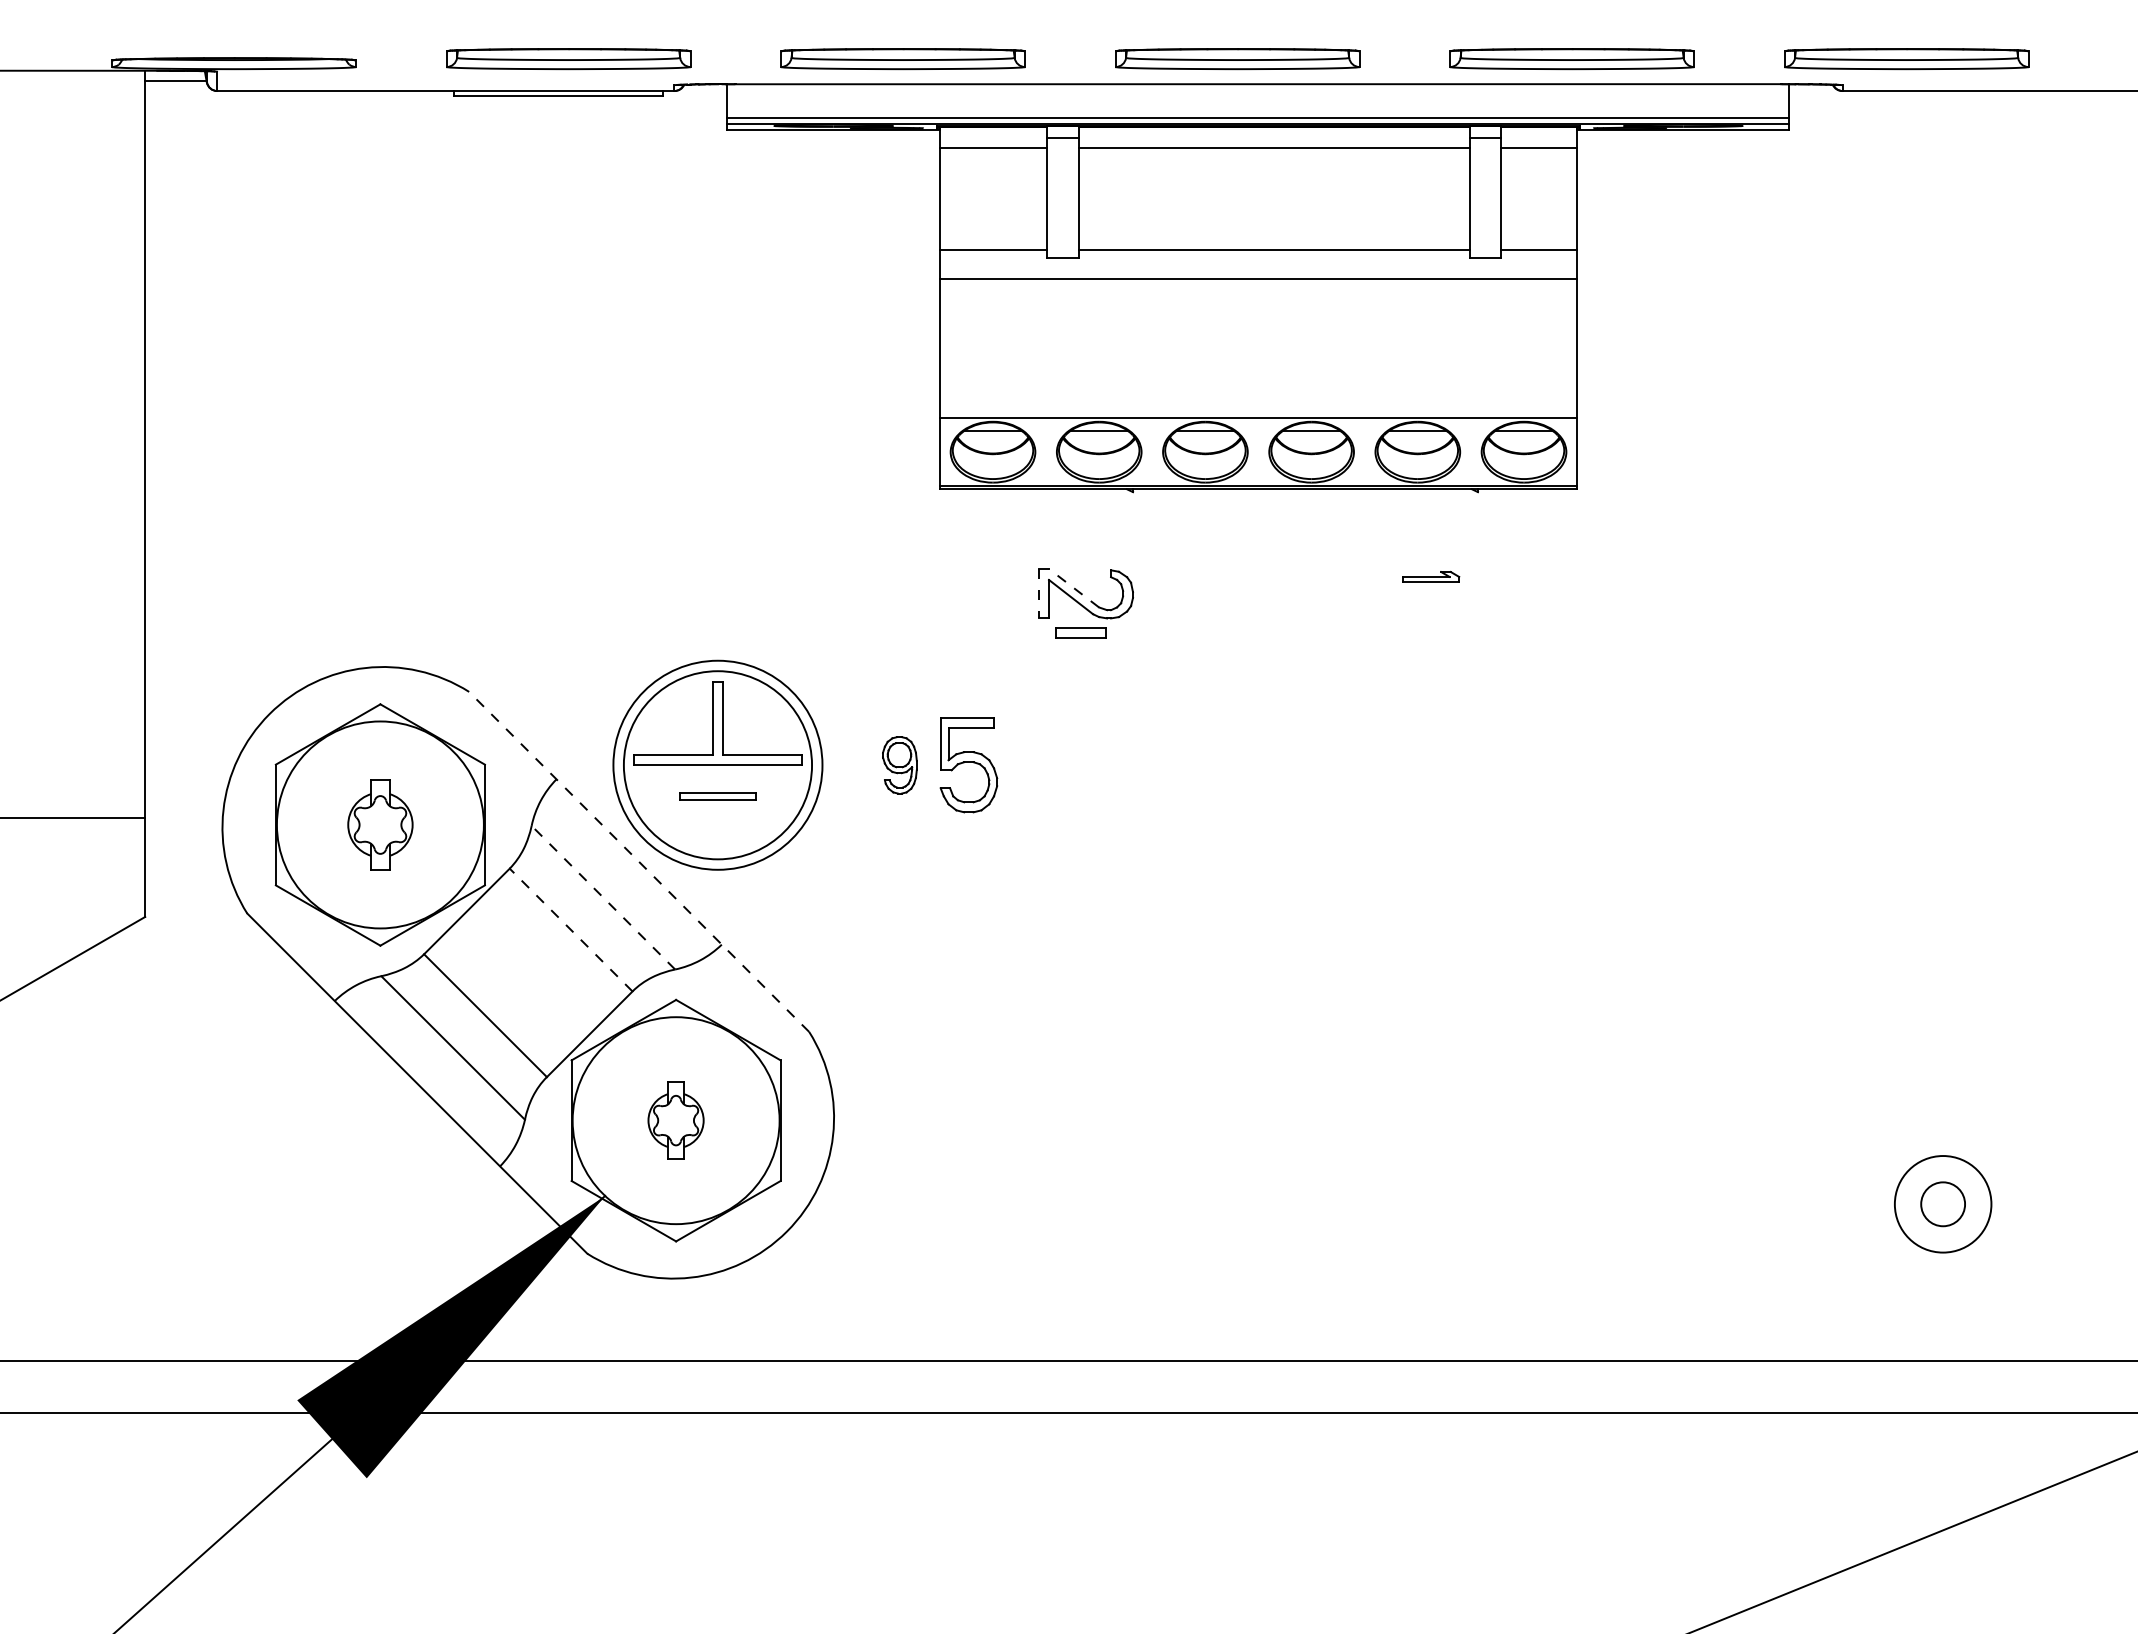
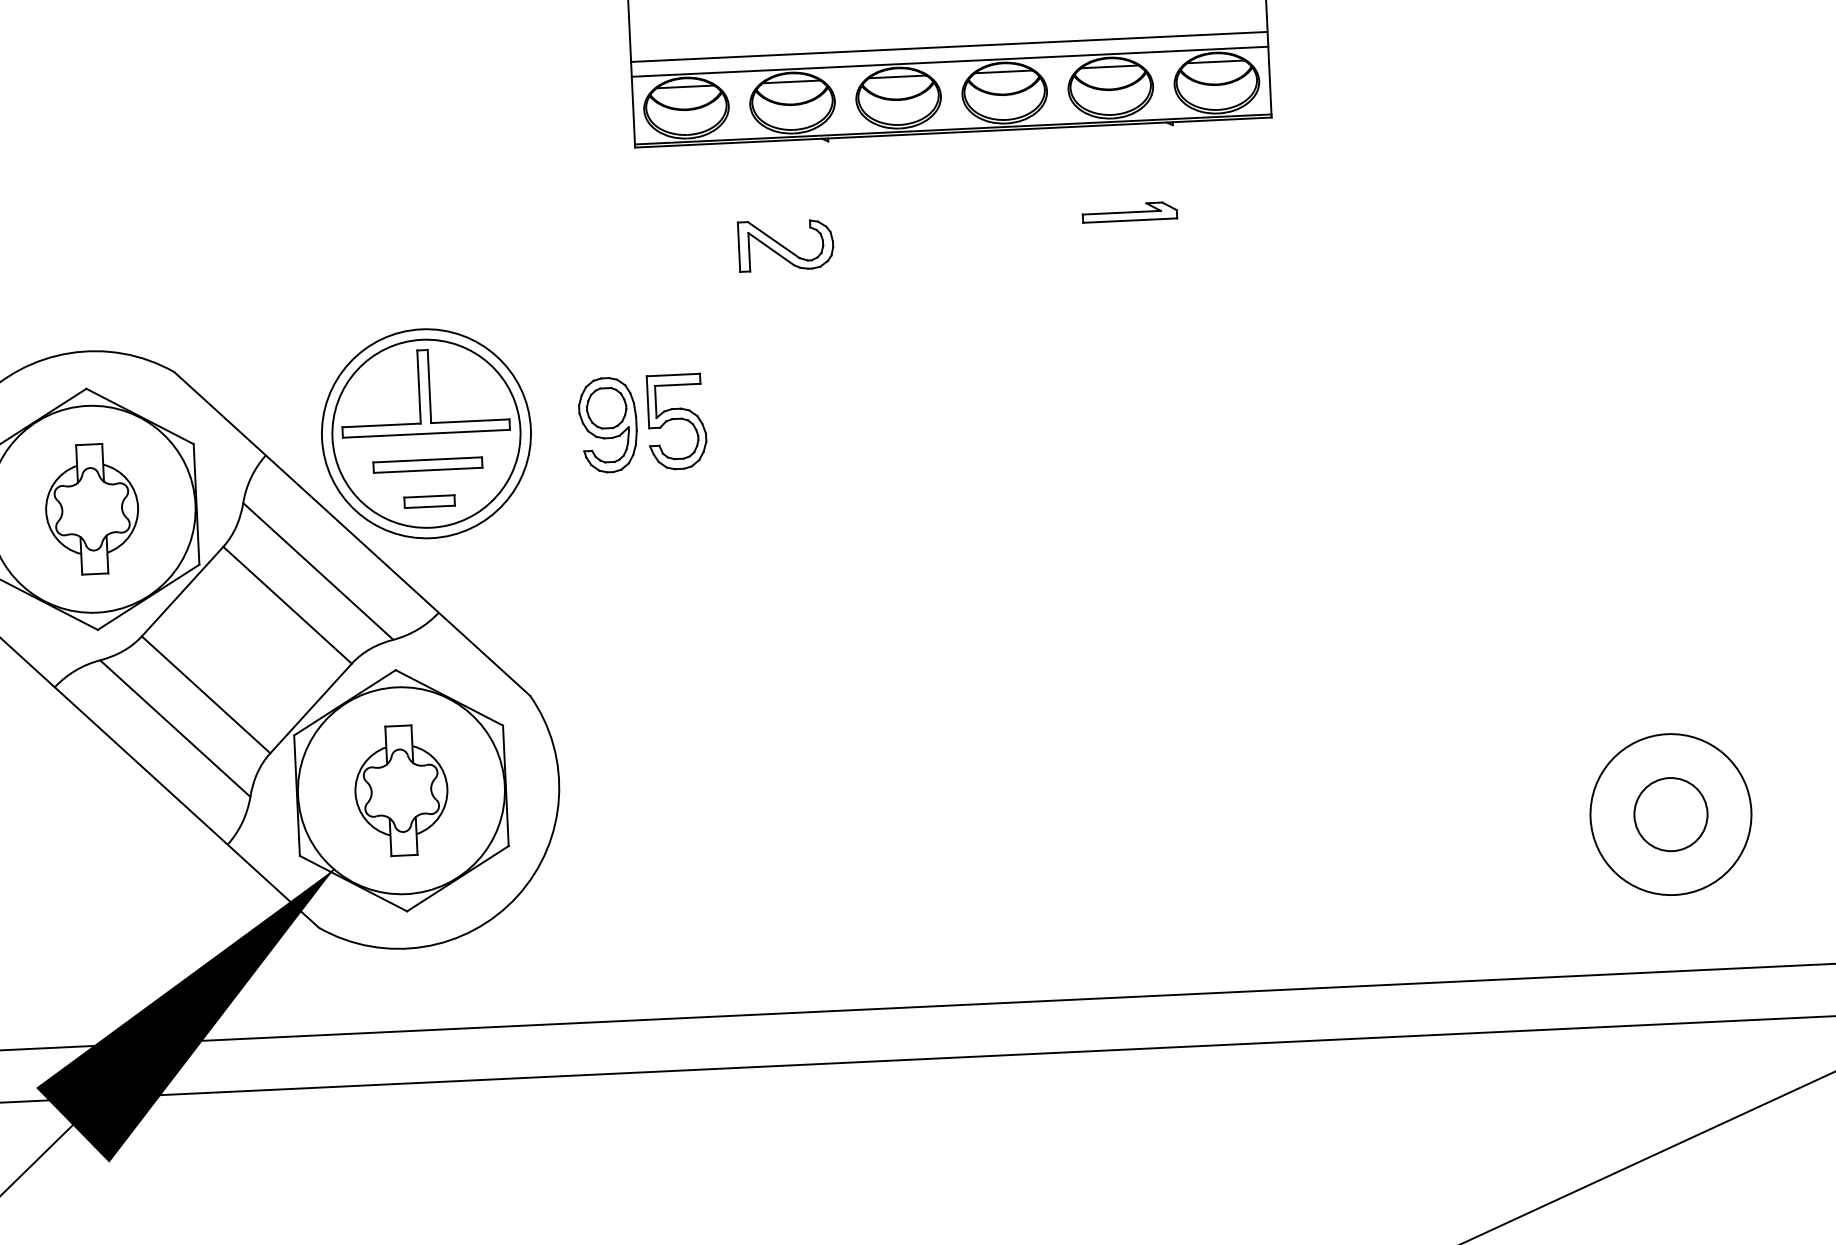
line: (1258, 403) -> (949, 46), added
part: (1430, 576) -> (1129, 211), size x1.67
line: (1074, 588) -> (774, 240), dashed -> solid
line: (1038, 593) -> (738, 247), dashed -> solid
part: (1080, 632) -> (429, 500), moved
part: (899, 765) -> (607, 425), size x1.67
part: (717, 796) -> (427, 464), size x1.43
part: (380, 824) -> (92, 508), size x1.43
line: (638, 861) -> (351, 533), dashed -> solid
line: (603, 897) -> (318, 571), dashed -> solid
line: (571, 930) -> (287, 605), dashed -> solid
part: (675, 1120) -> (400, 790), size x1.67
circle: (1942, 1203) -> (1670, 813), size x1.67
circle: (1942, 1203) -> (1670, 813), size x1.67

